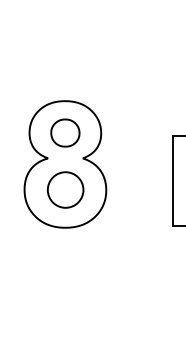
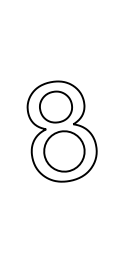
part: (65, 132) -> (56, 106), size x1.43
circle: (65, 189) -> (64, 151), size x1.43

